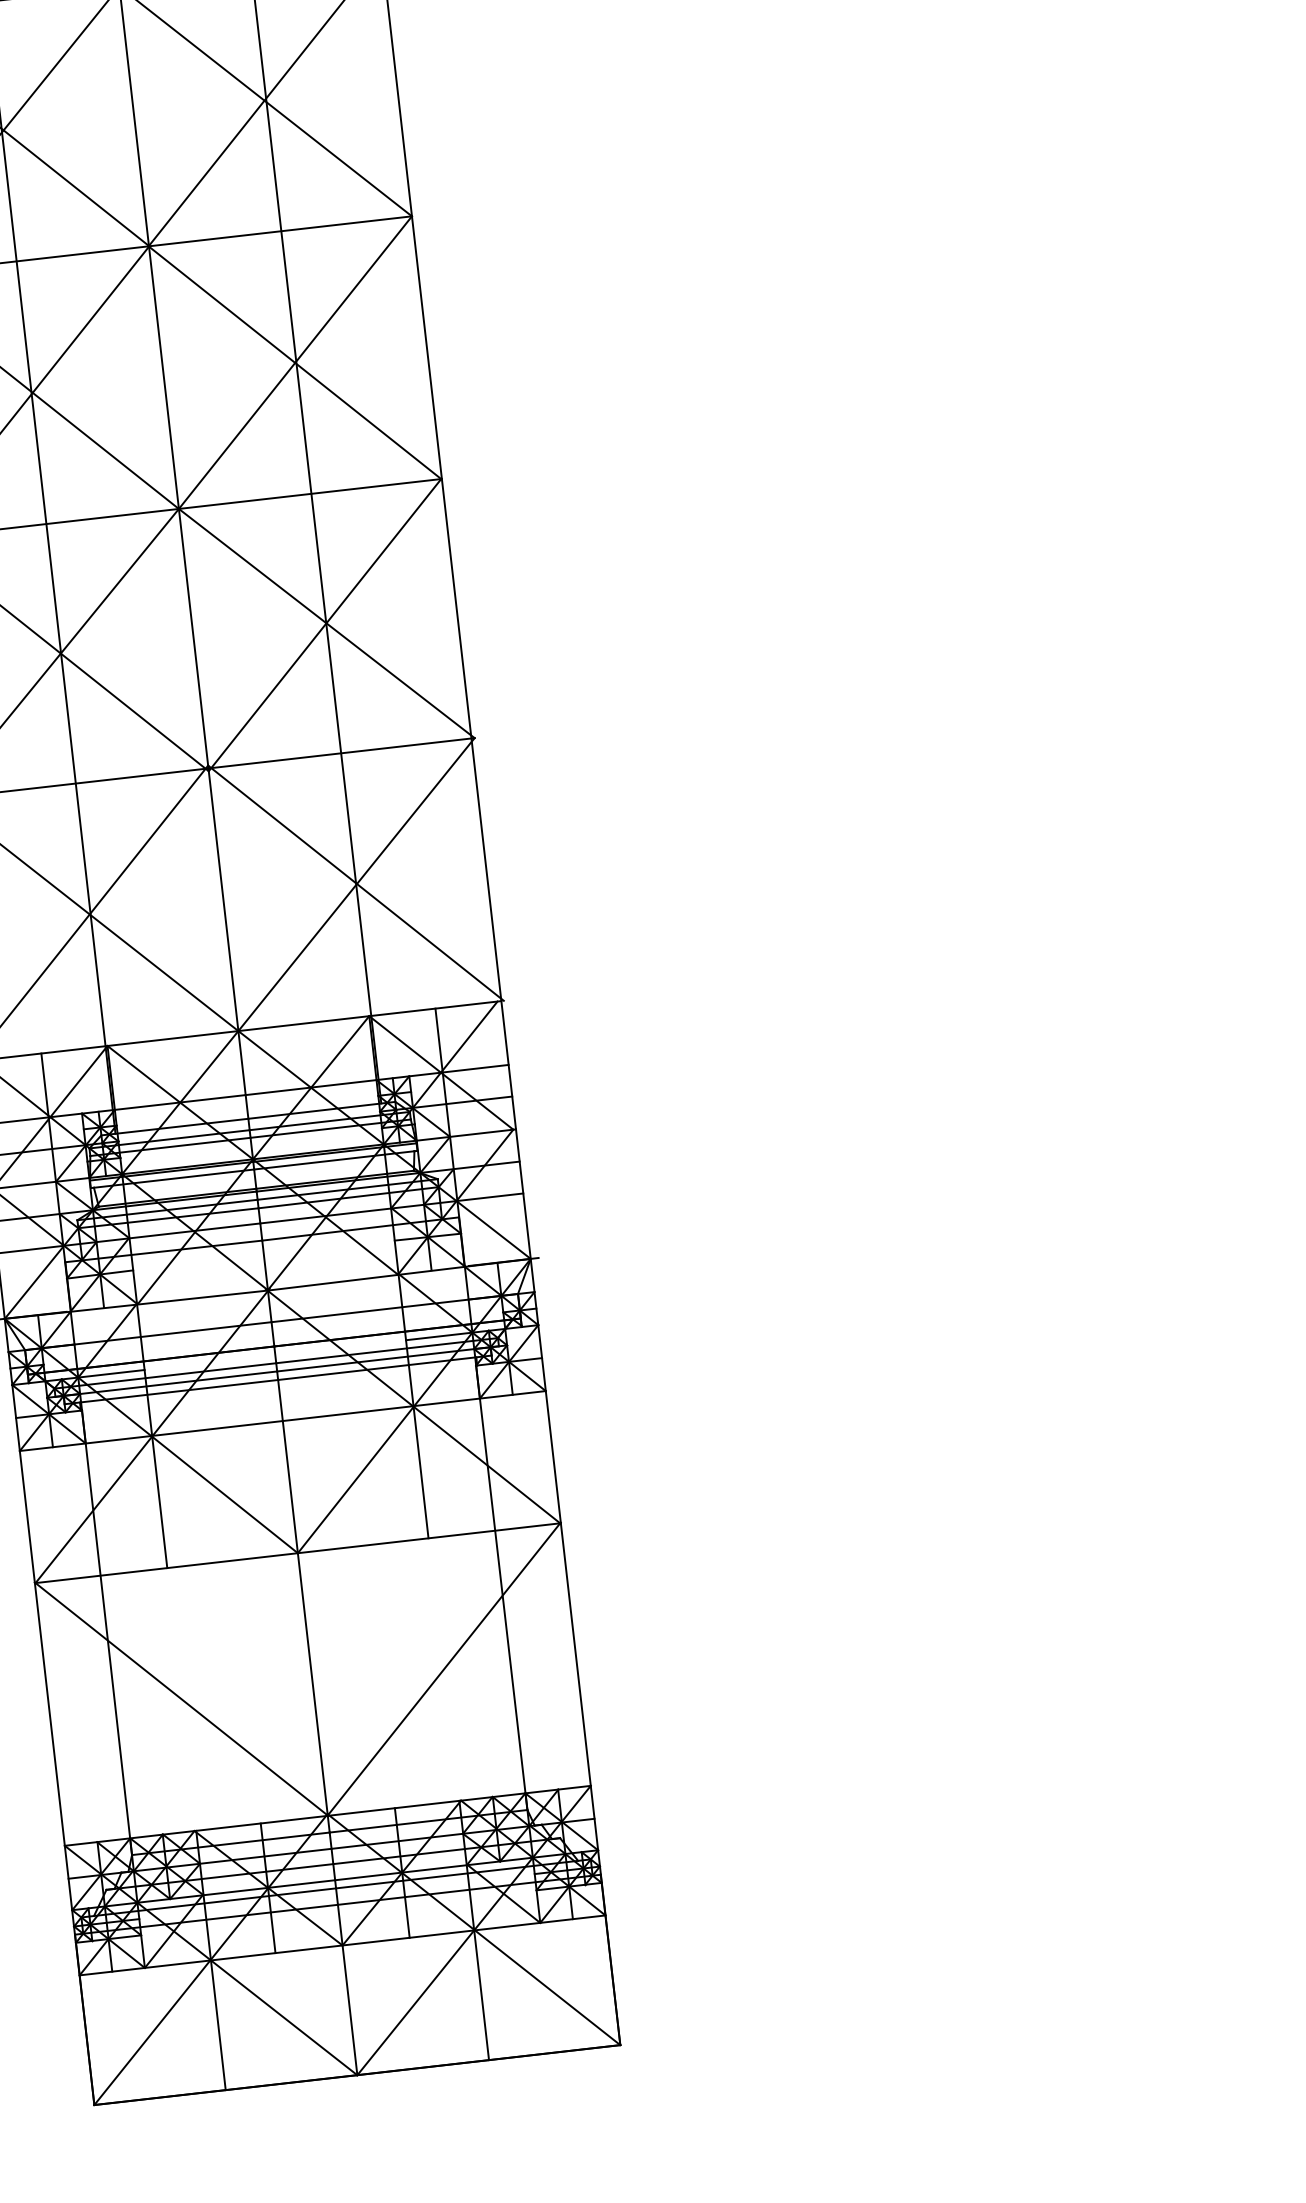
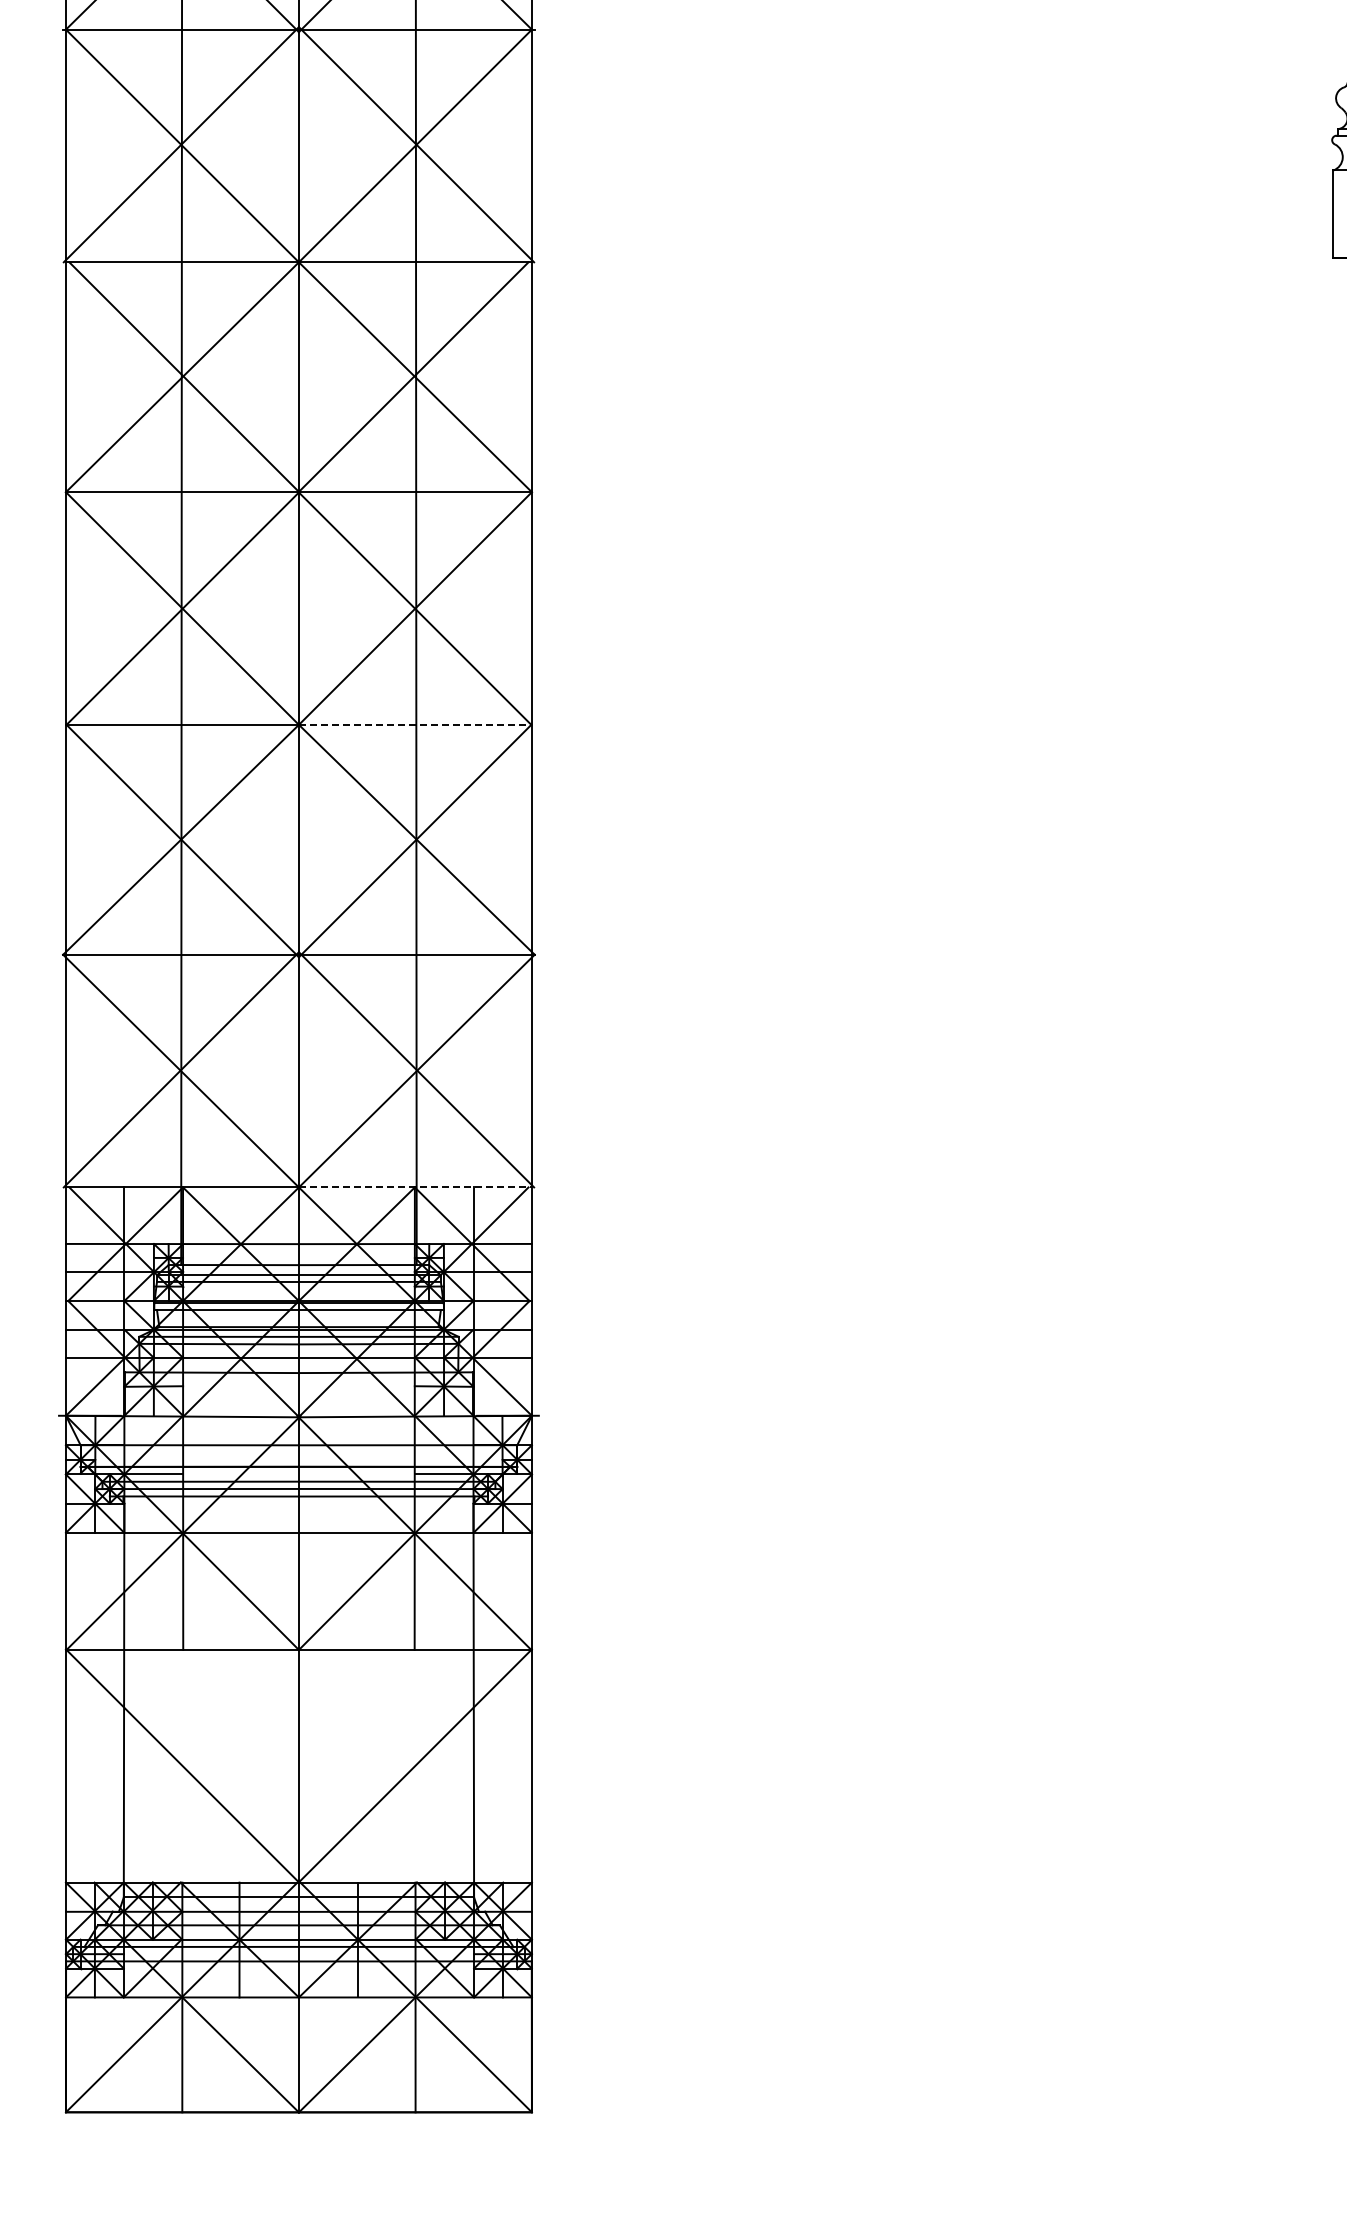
line: (310, 493) -> (415, 724), solid -> dashed
line: (369, 1016) -> (415, 1187), solid -> dashed

